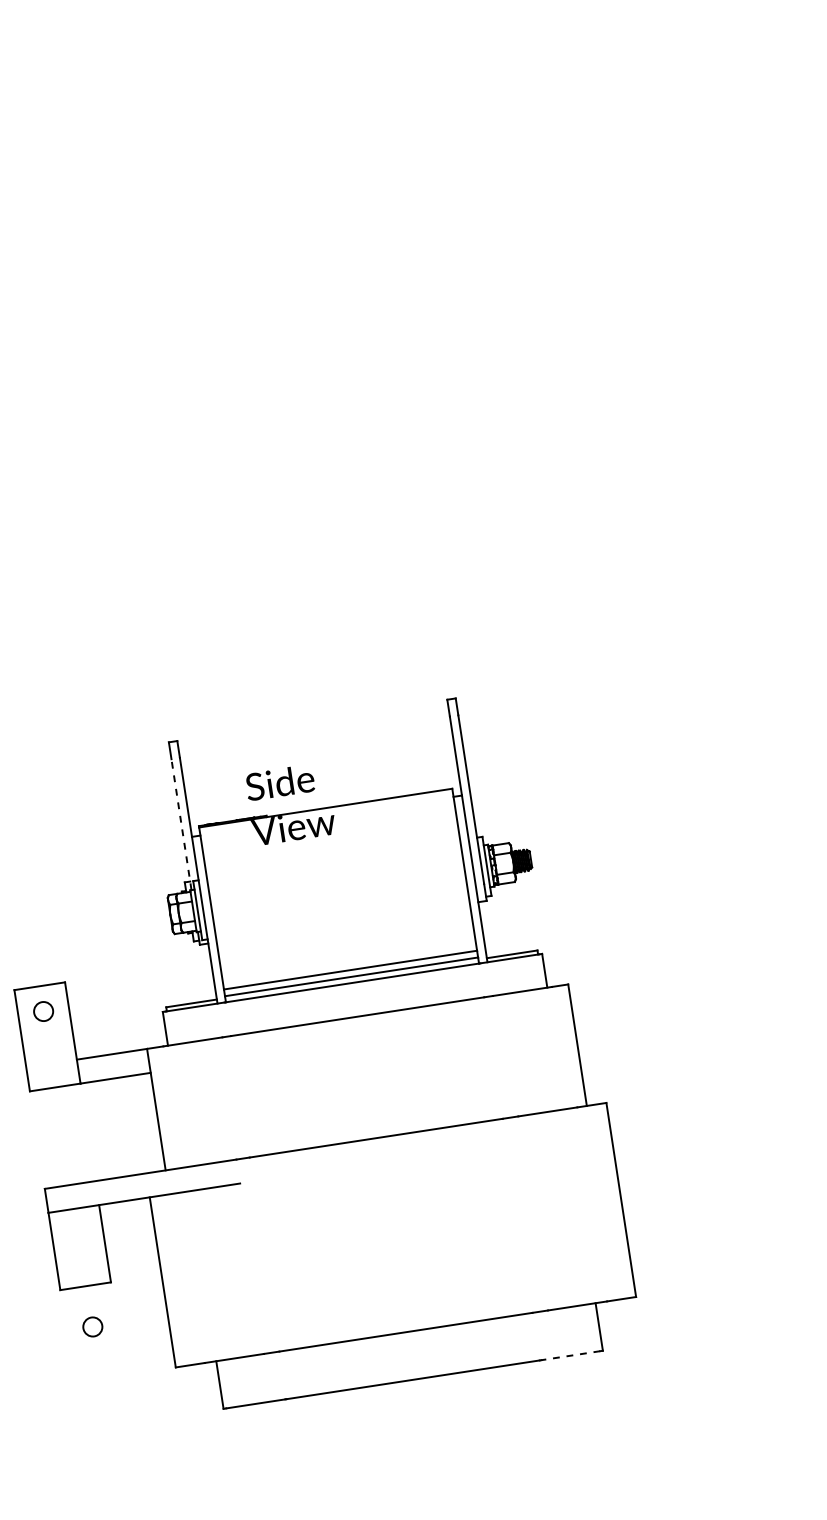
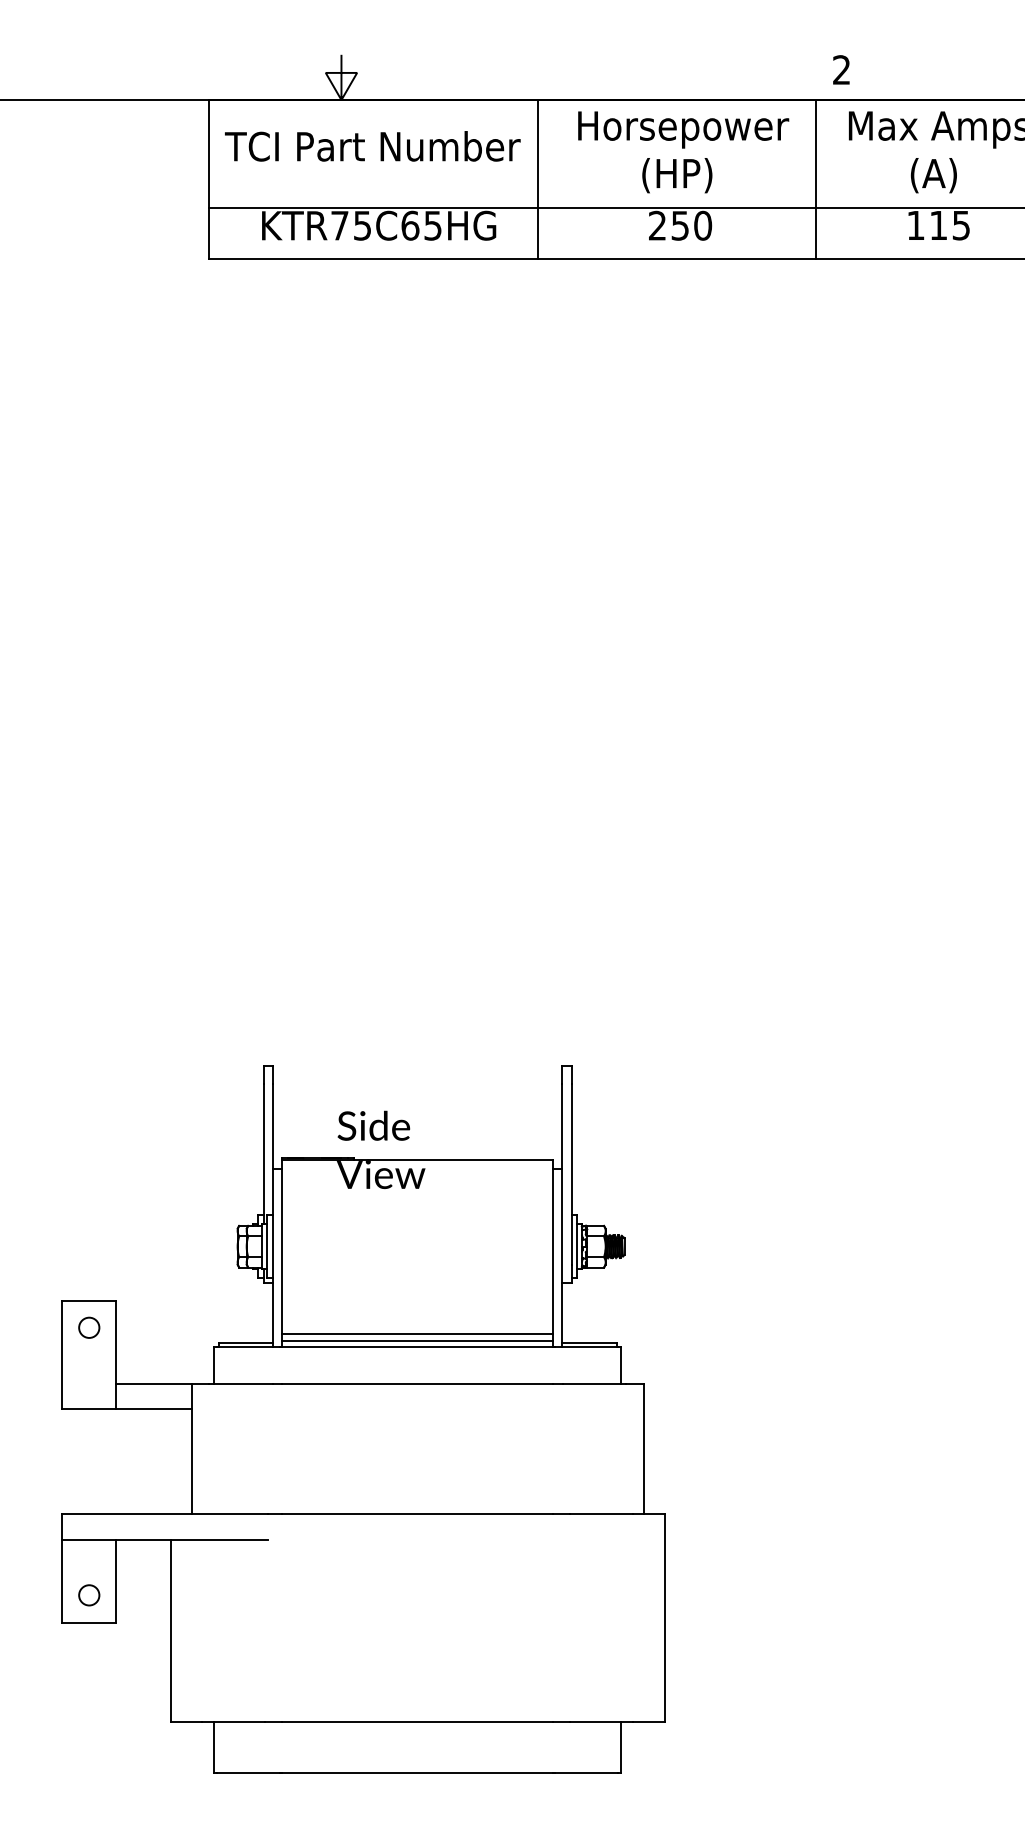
line: (181, 824) -> (263, 1153), dashed -> solid
circle: (93, 1327) -> (89, 1595), moved
line: (570, 1356) -> (586, 1773), dashed -> solid

